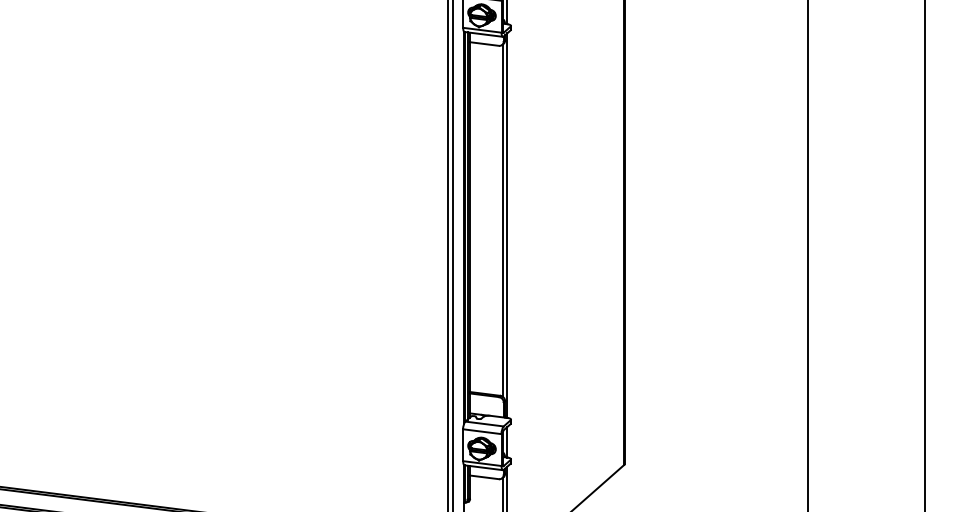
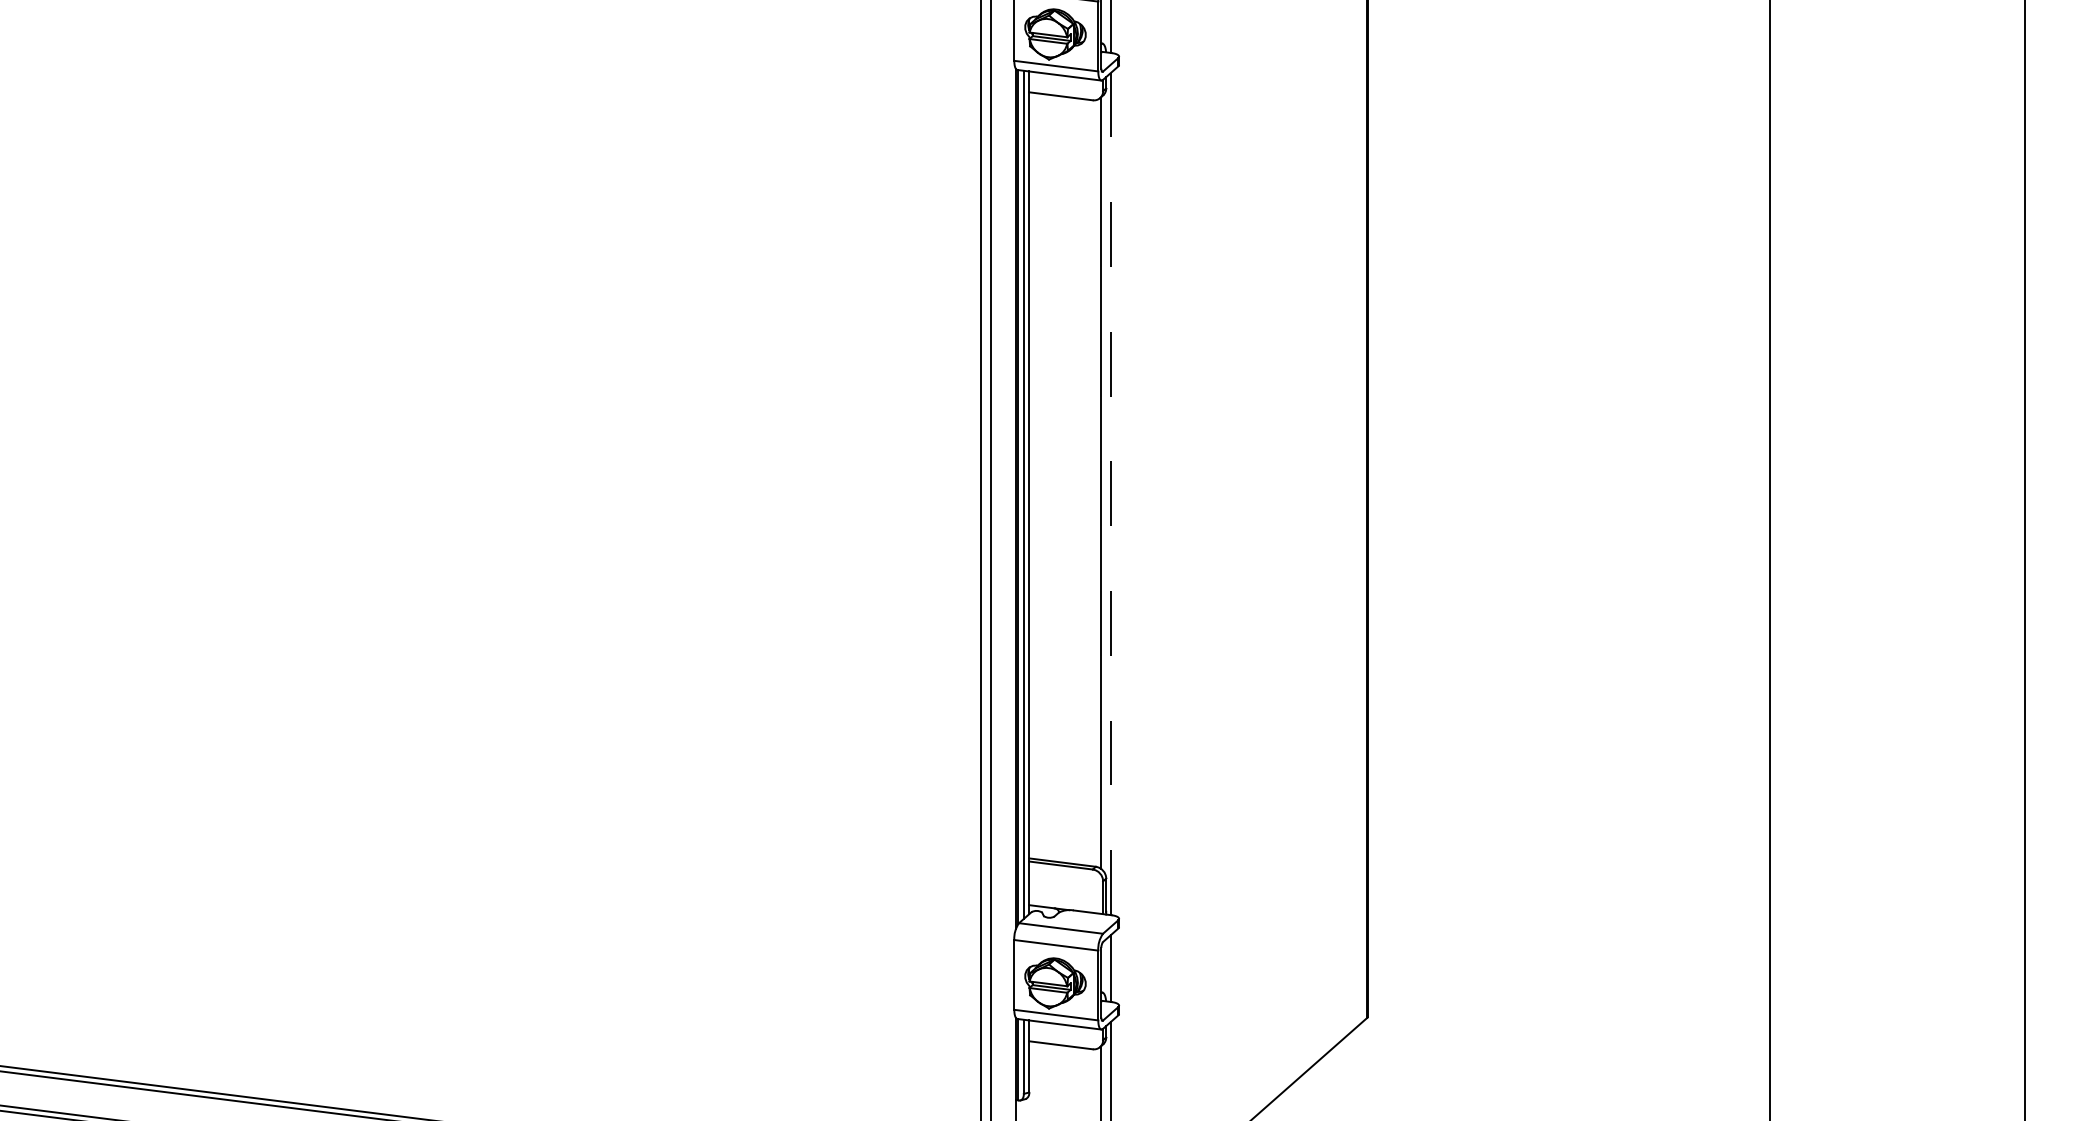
line: (507, 226) -> (1111, 495), solid -> dashed

